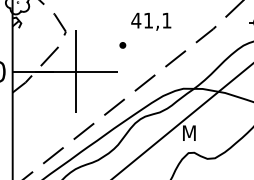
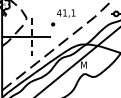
line: (76, 73) -> (31, 37), solid -> dashed

